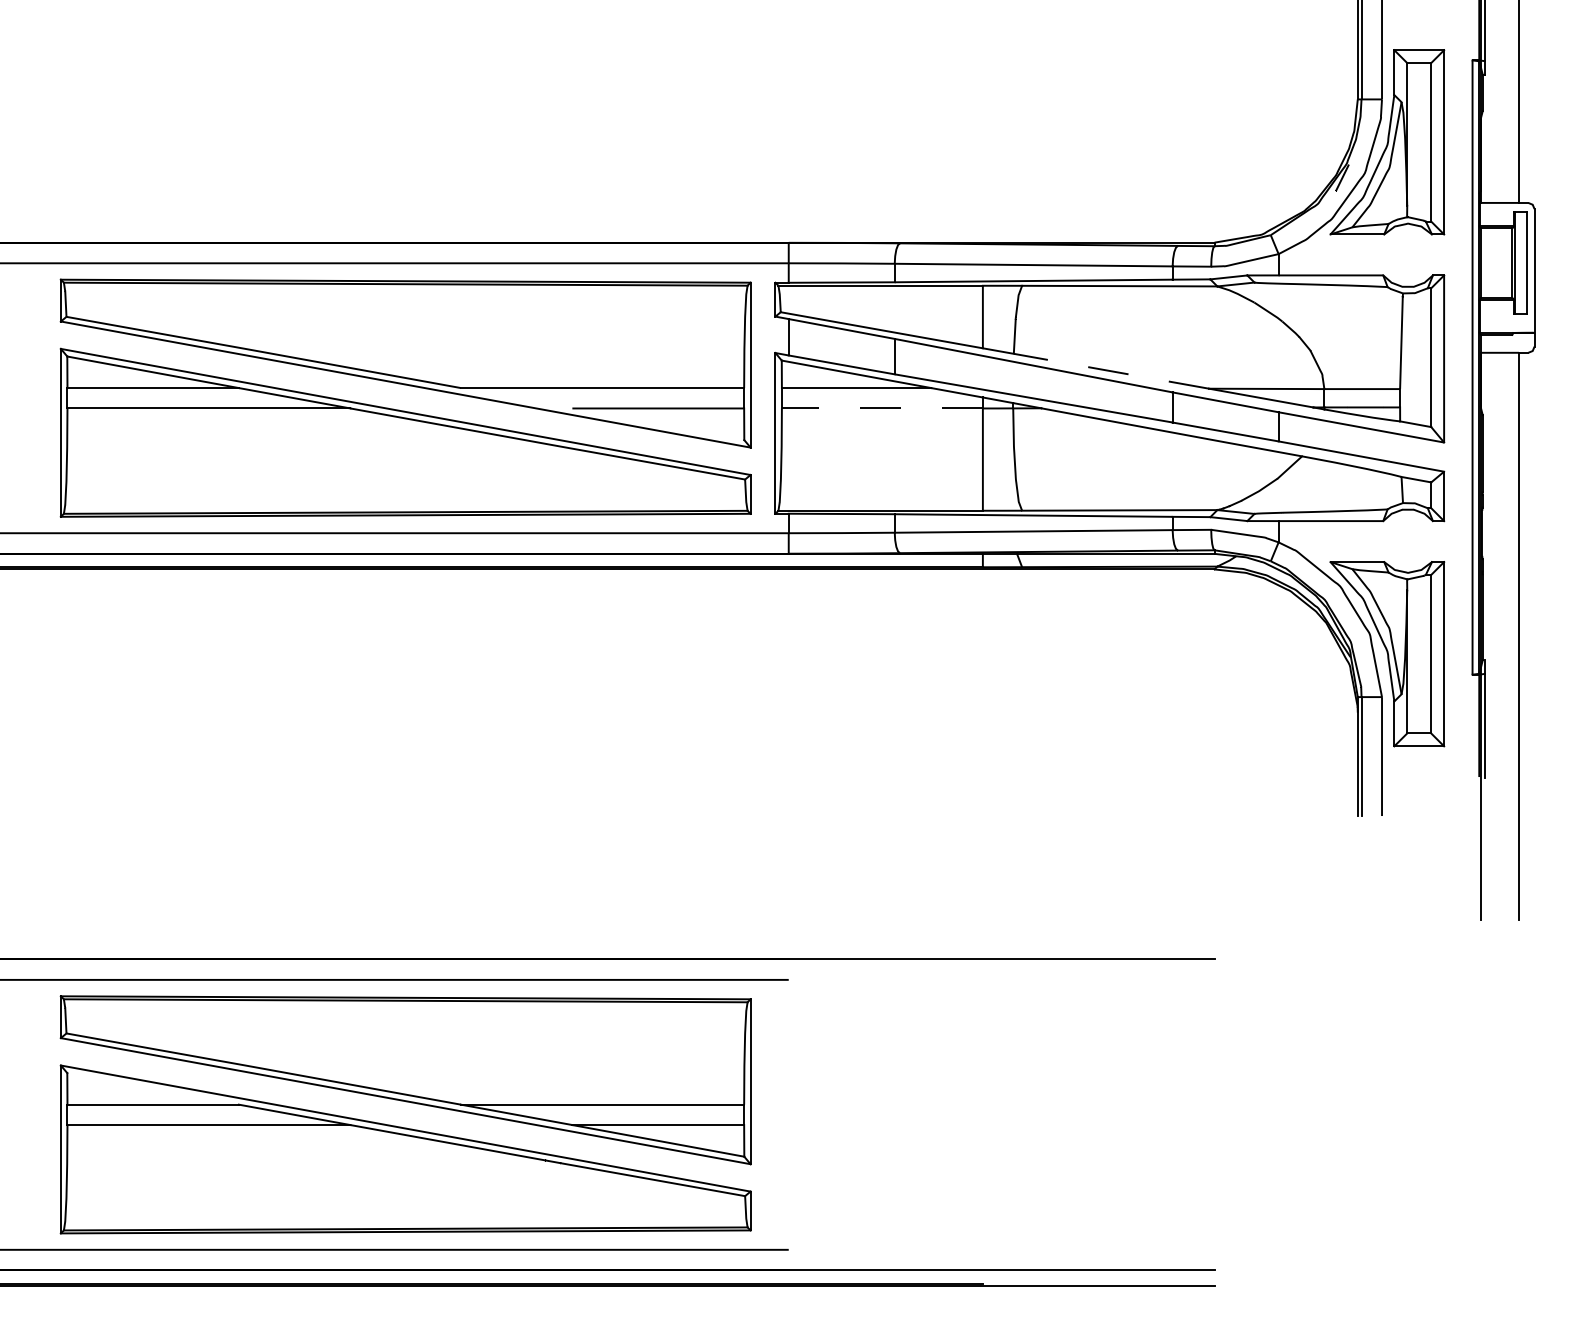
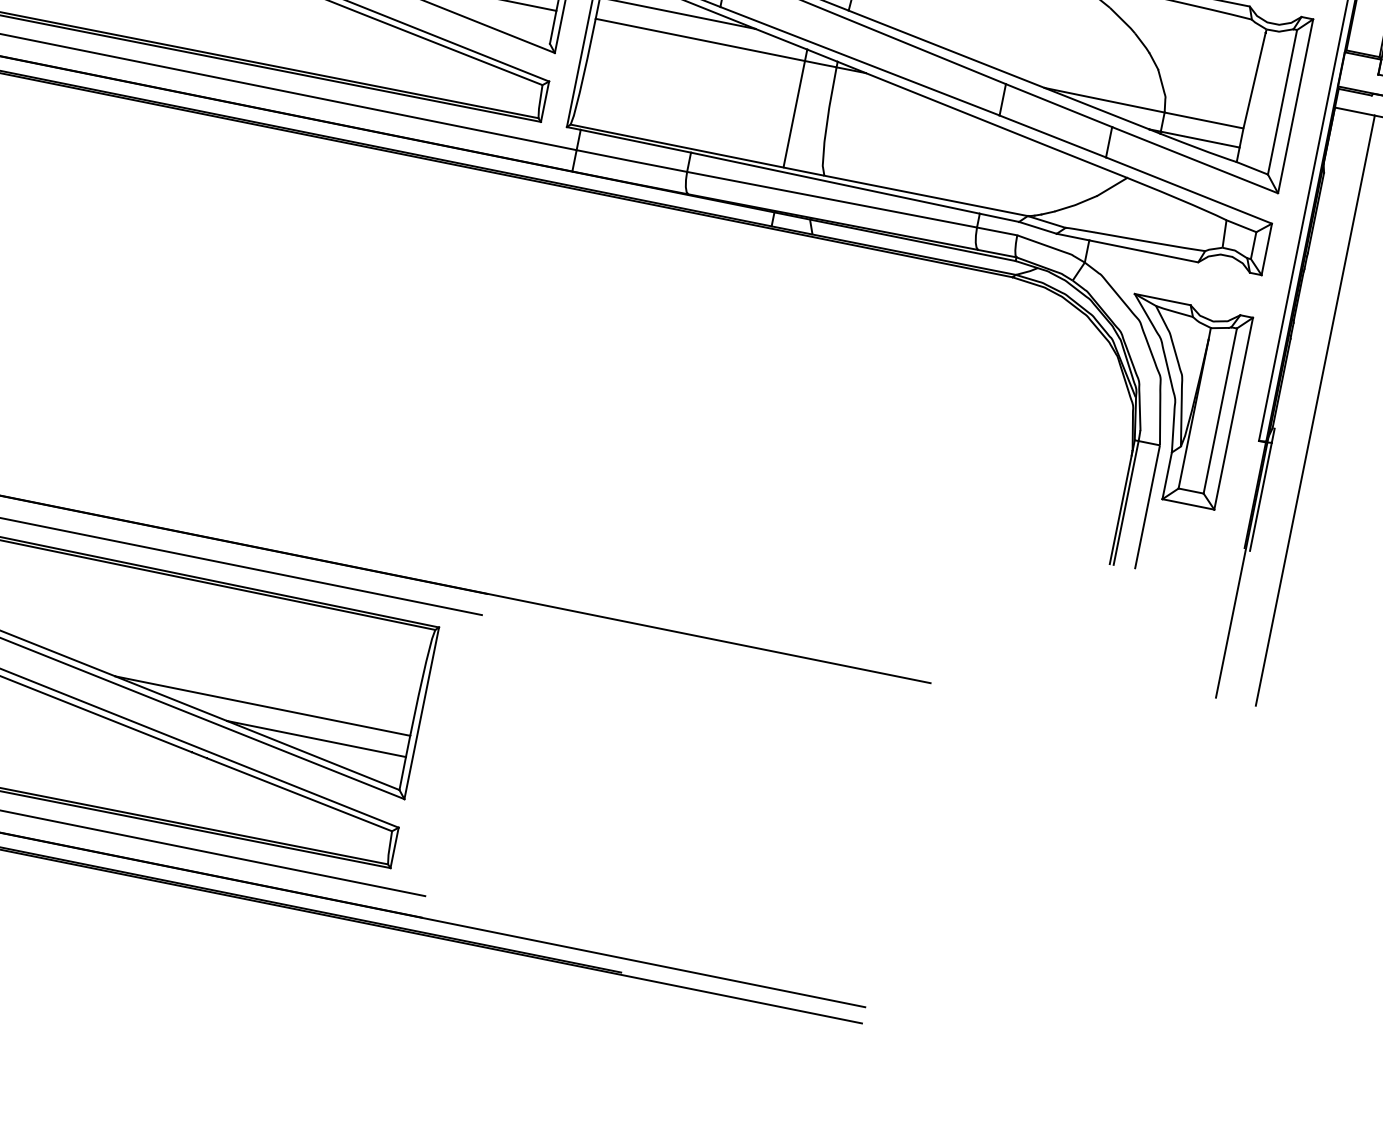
line: (1110, 371) -> (945, 49), dashed -> solid
line: (881, 408) -> (699, 39), dashed -> solid

